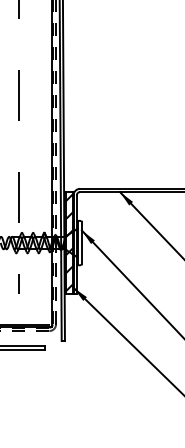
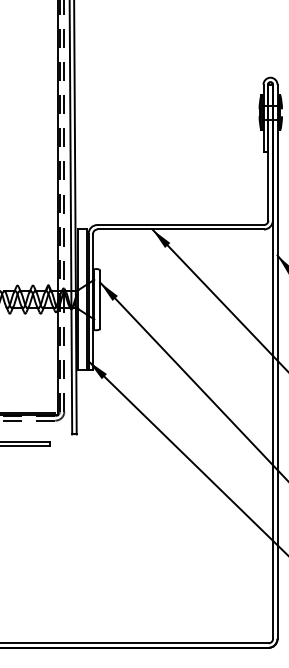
hatch: (19, 181) -> (13, 215), removed
hatch: (69, 242) -> (82, 298), removed

